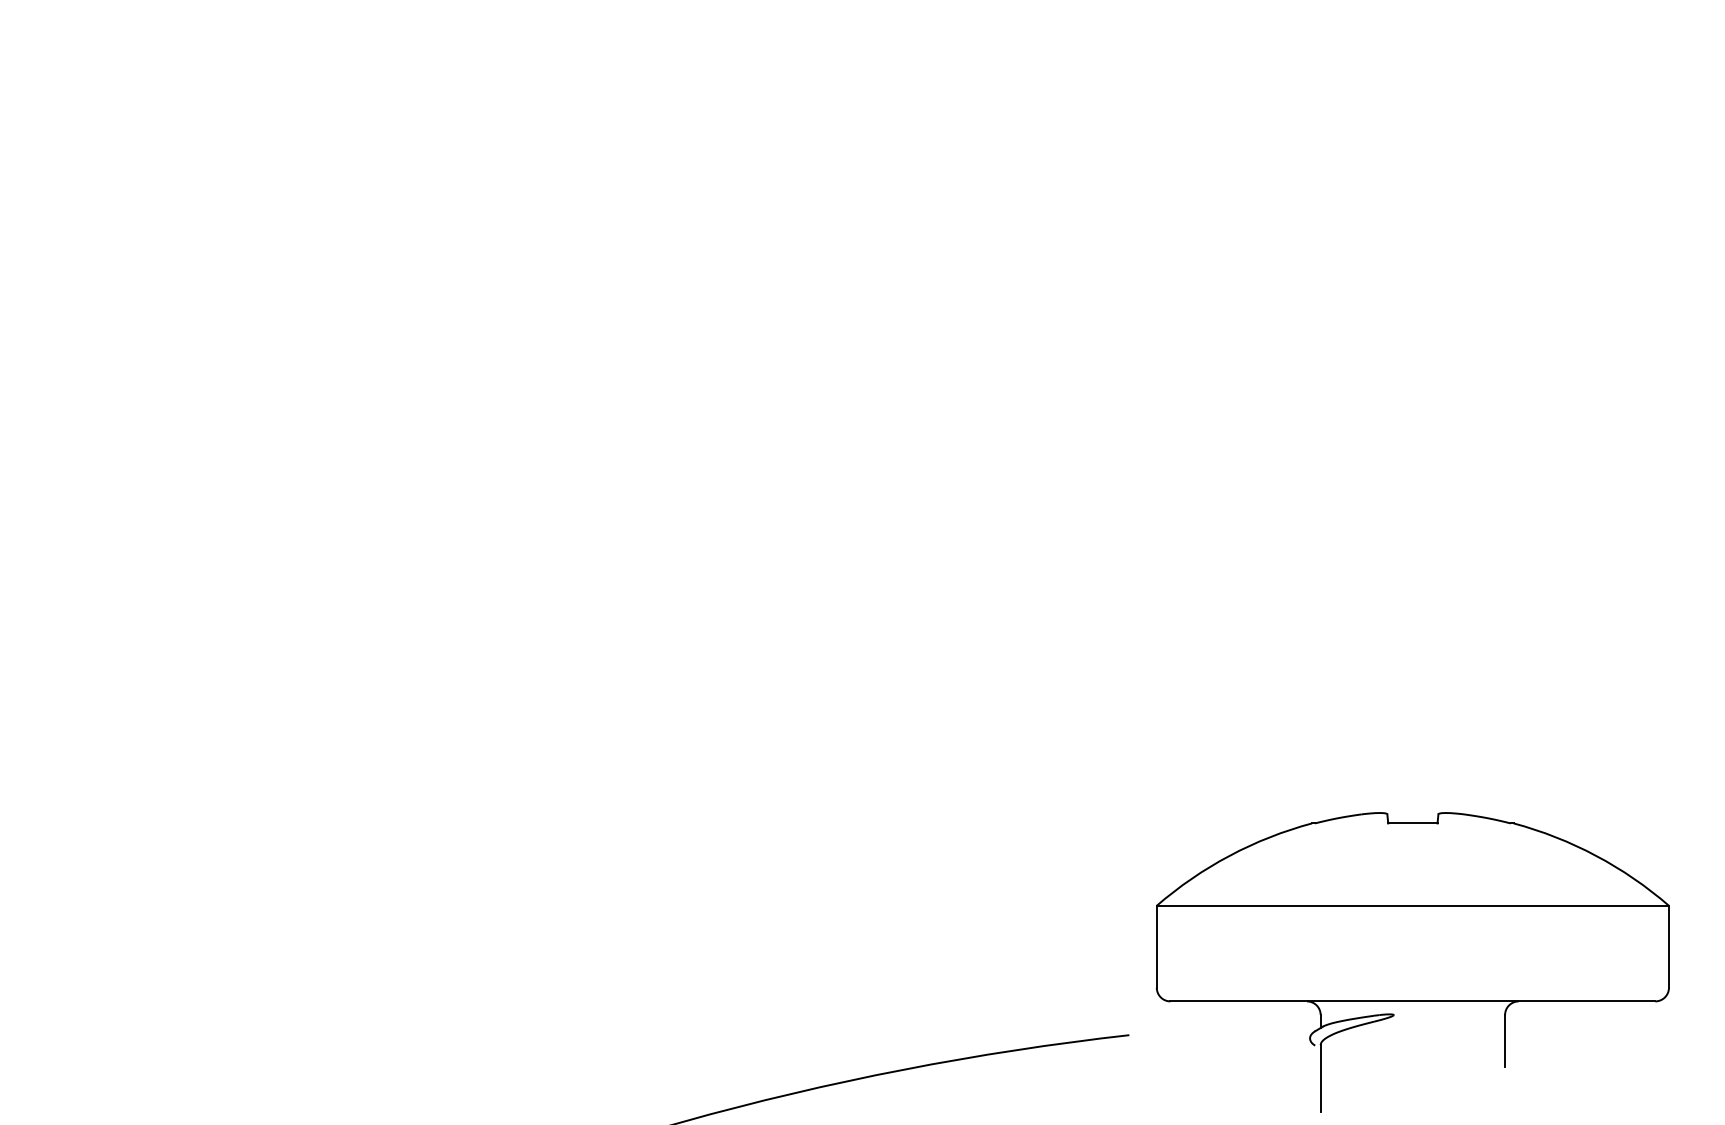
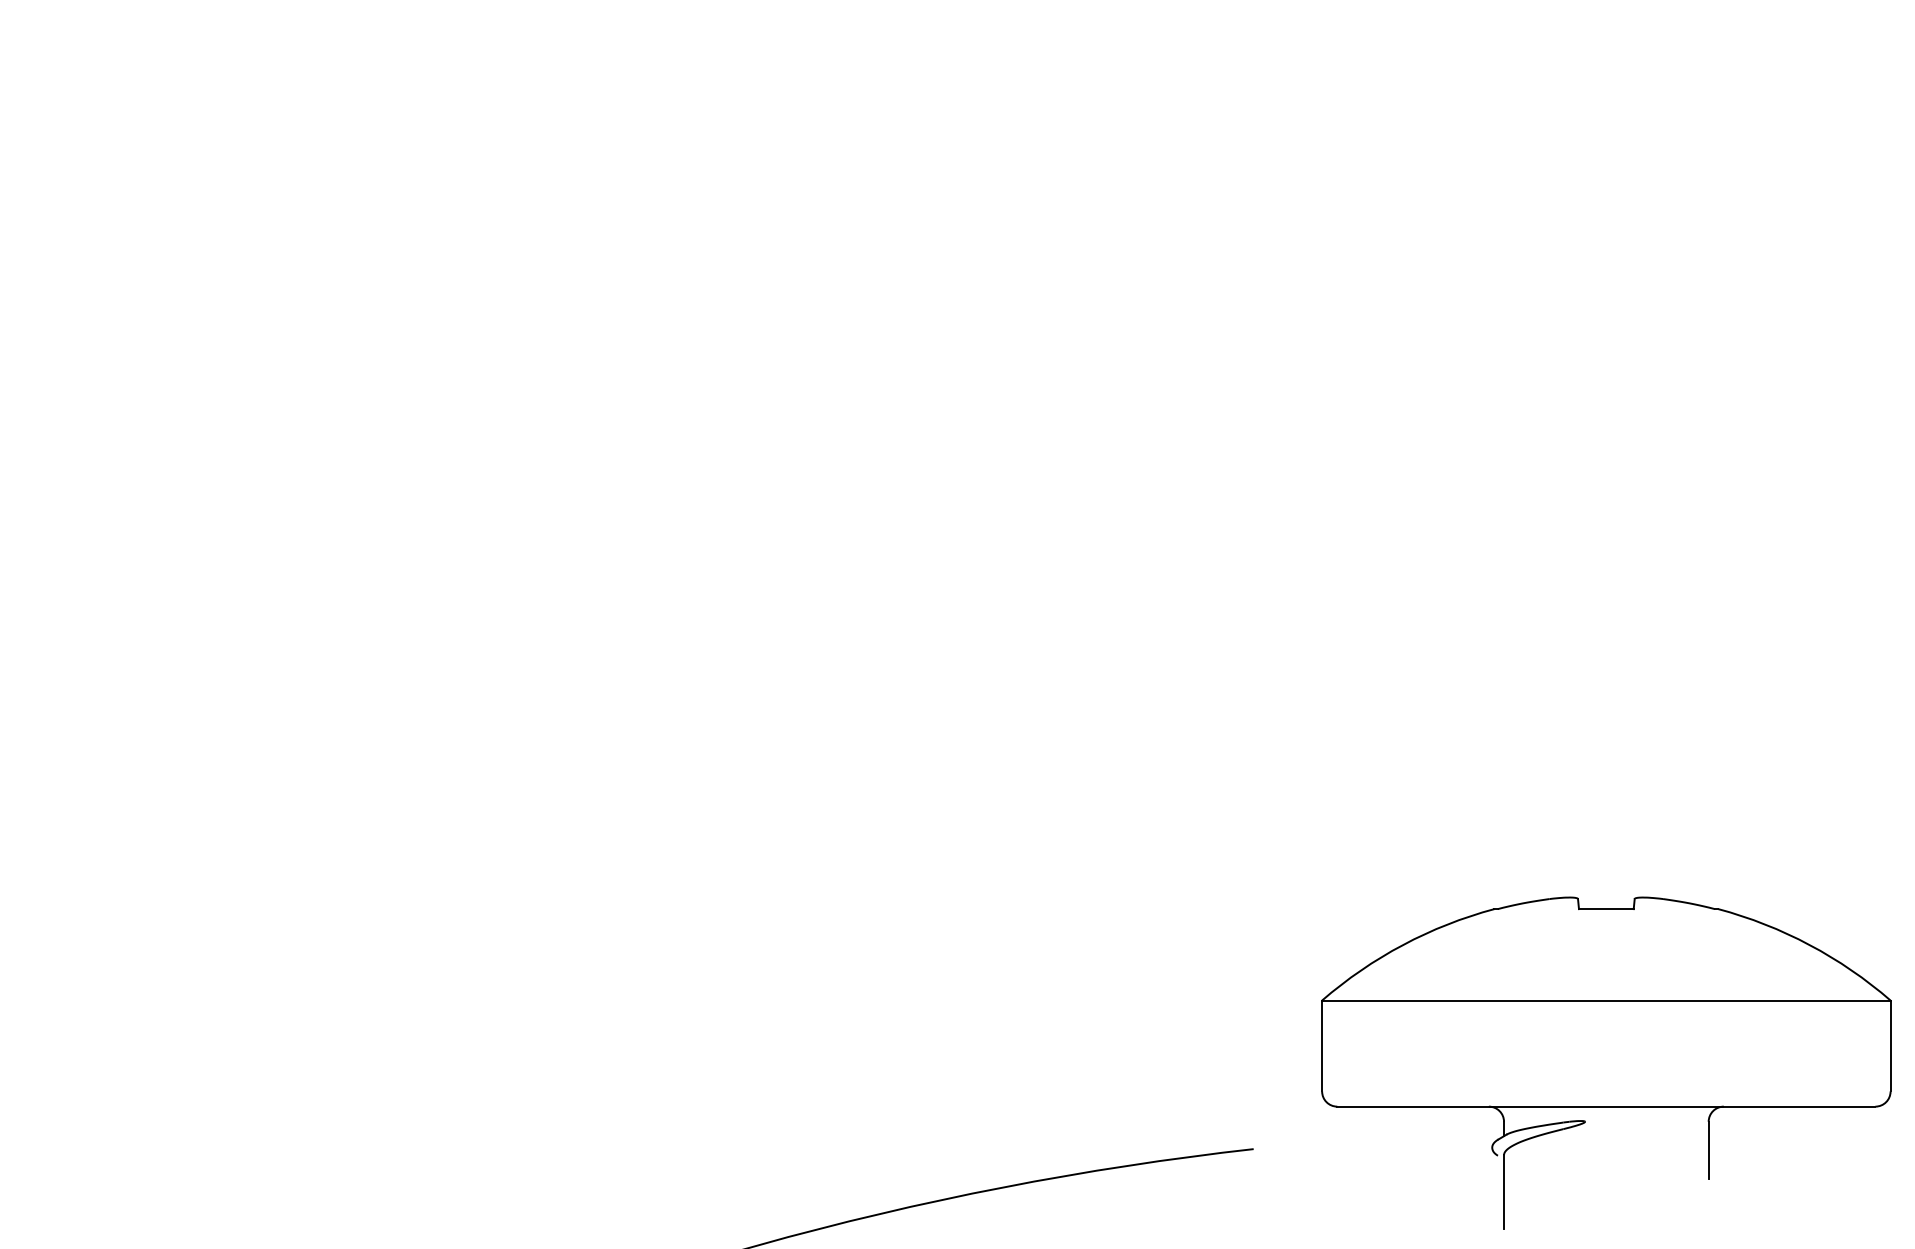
part: (1413, 961) -> (1606, 1062), moved

